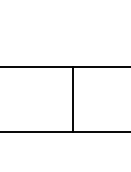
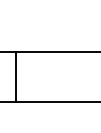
line: (73, 98) -> (16, 76), moved

